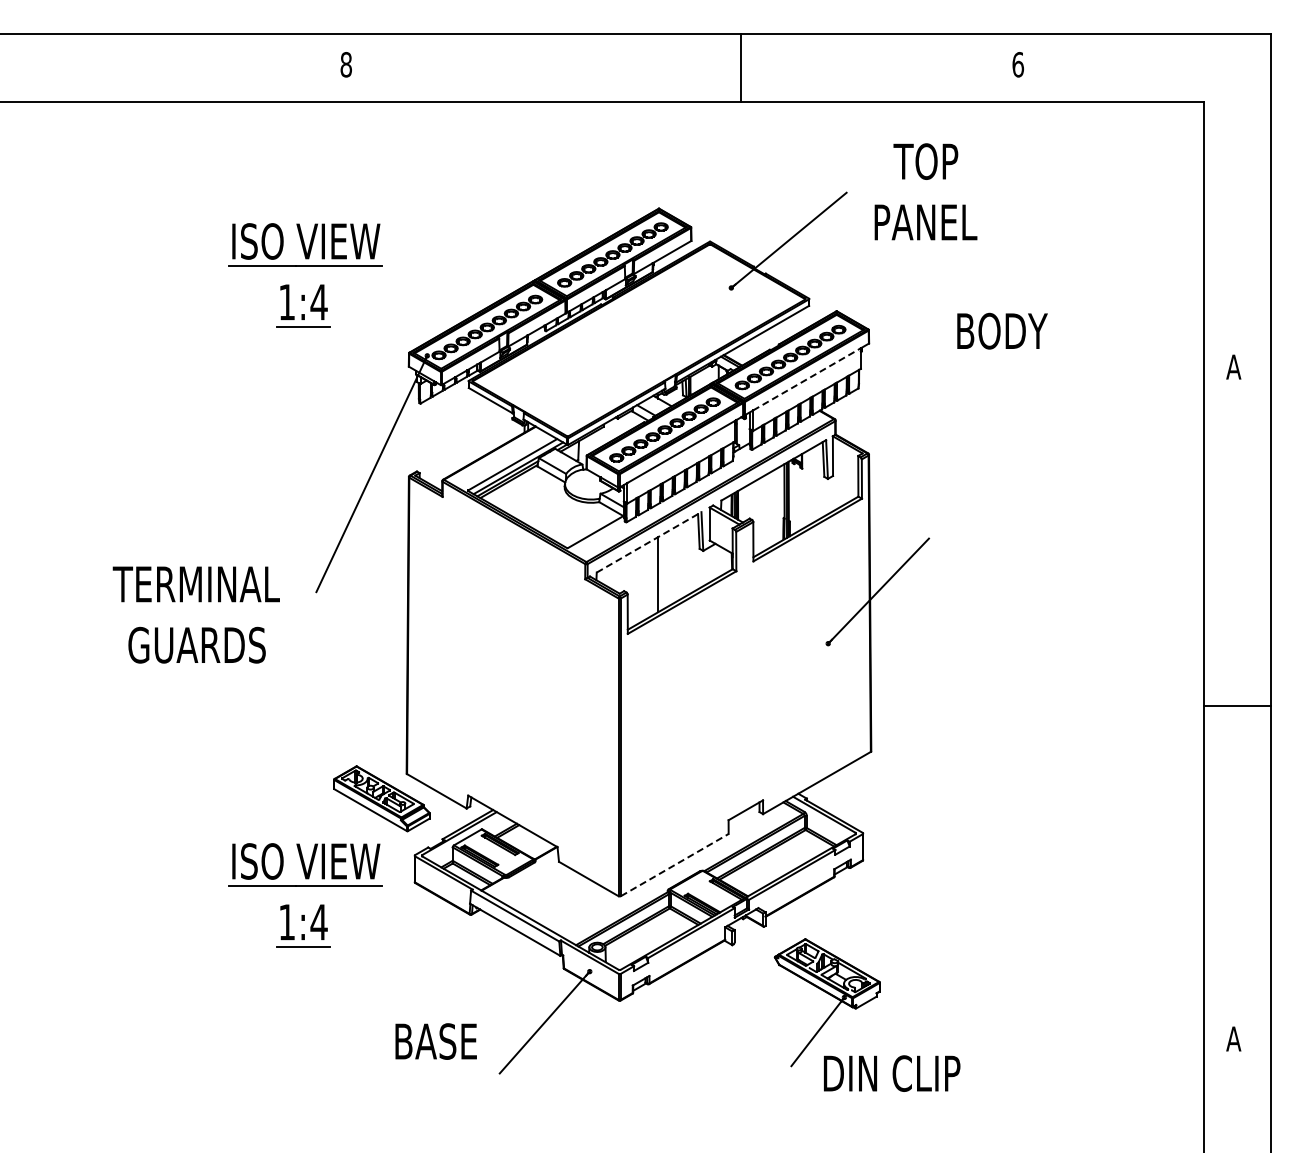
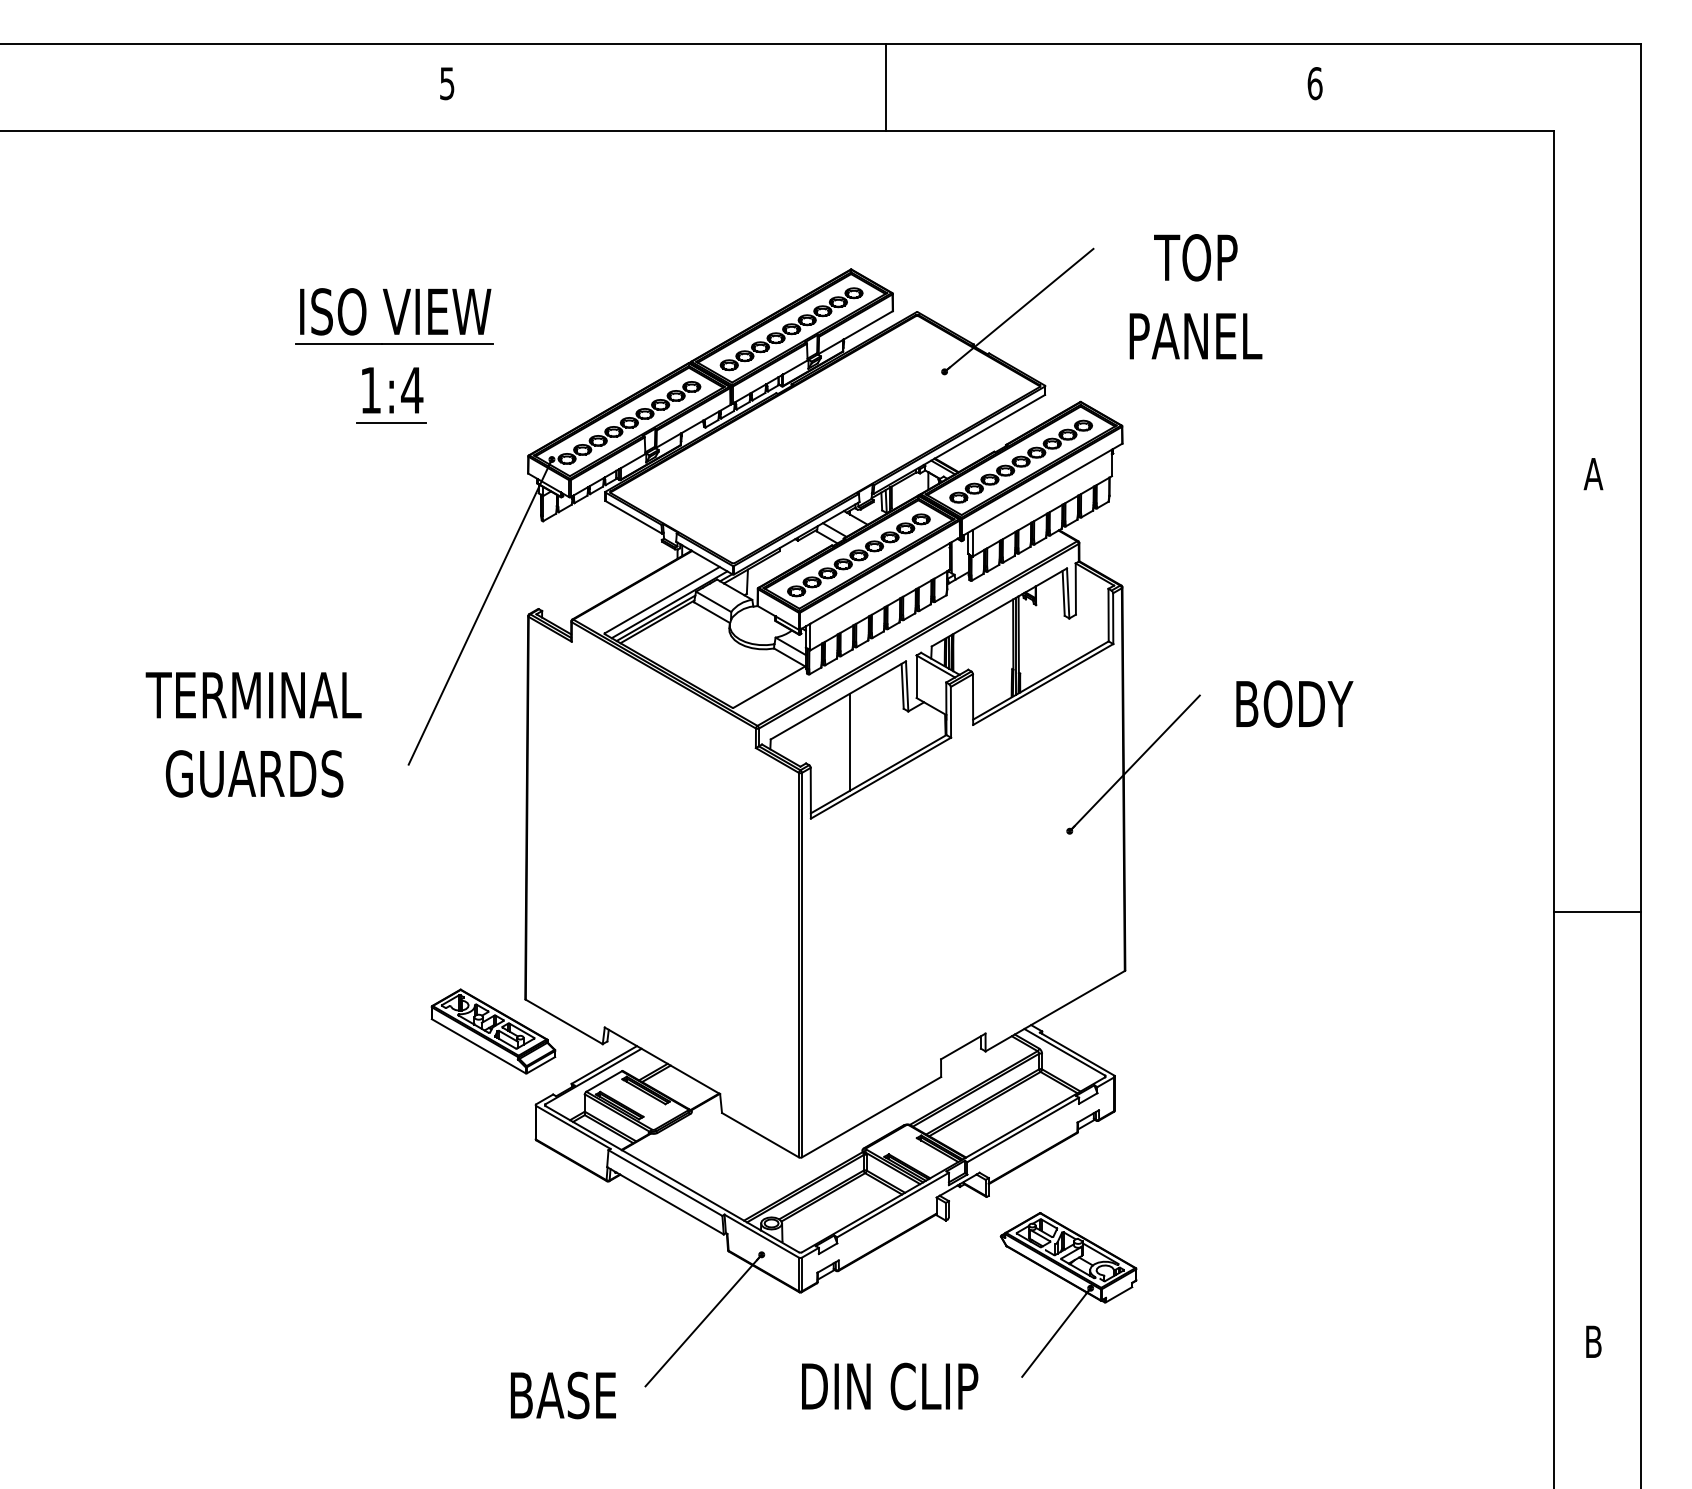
text: (345, 64) -> (446, 83), 8 -> 5
line: (741, 67) -> (886, 87), moved
text: (925, 191) -> (1195, 296), moved
text: (1002, 330) -> (1294, 703), moved
line: (807, 379) -> (1042, 490), dashed -> solid
line: (649, 542) -> (838, 700), dashed -> solid
text: (195, 614) -> (252, 734), moved
line: (675, 864) -> (872, 1116), dashed -> solid
part: (305, 886) -> (394, 1144), removed
text: (1233, 1038) -> (1593, 1341), A -> B
text: (435, 1041) -> (562, 1395), moved
text: (892, 1073) -> (890, 1386), moved

